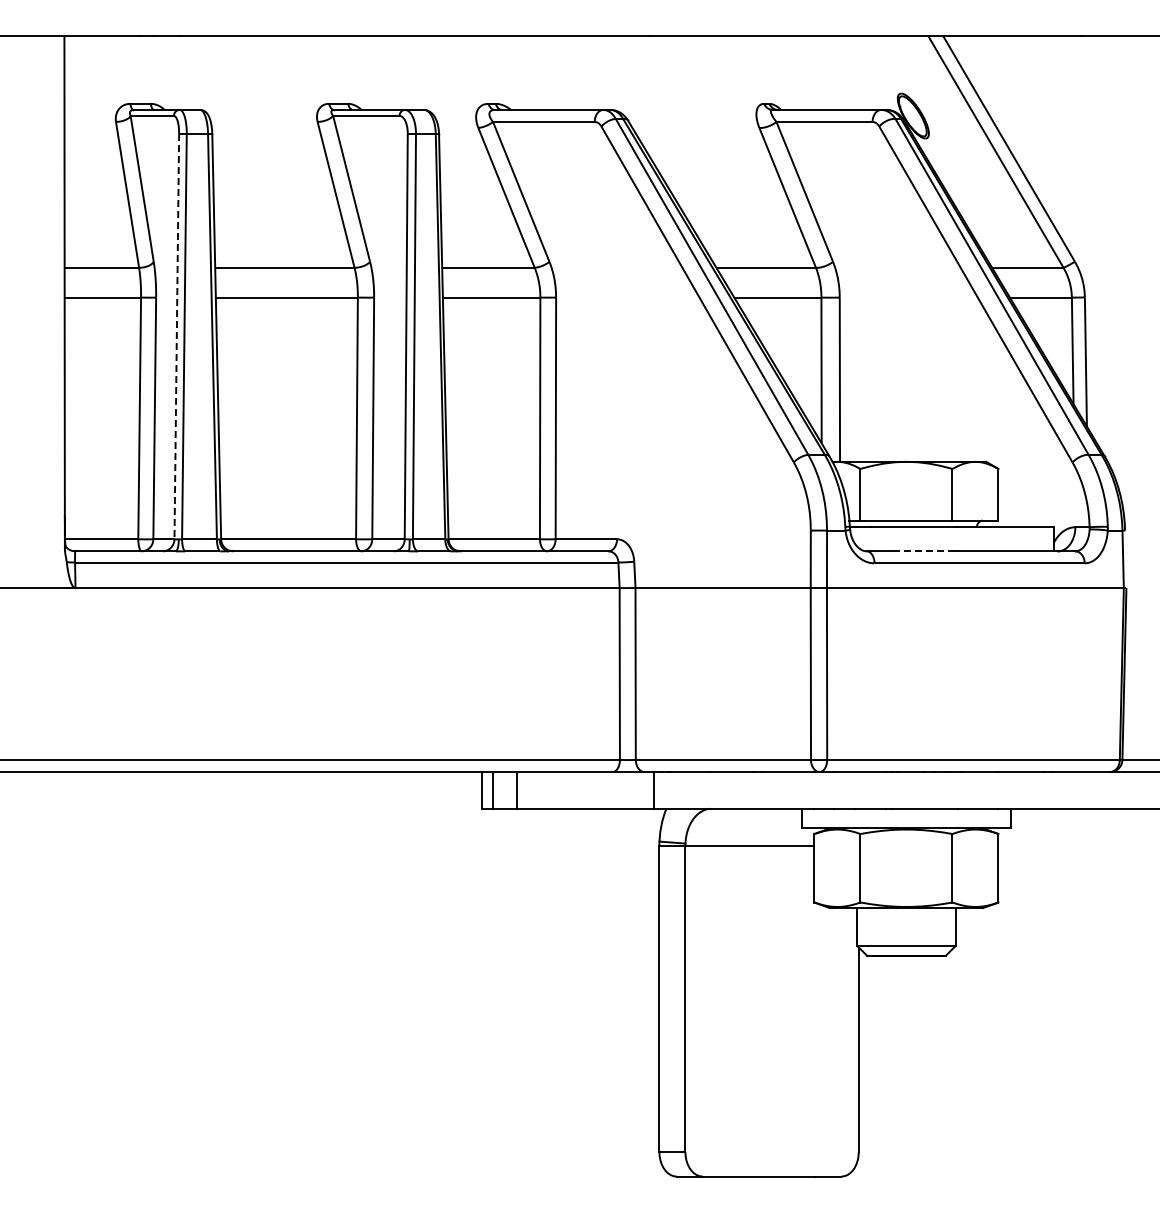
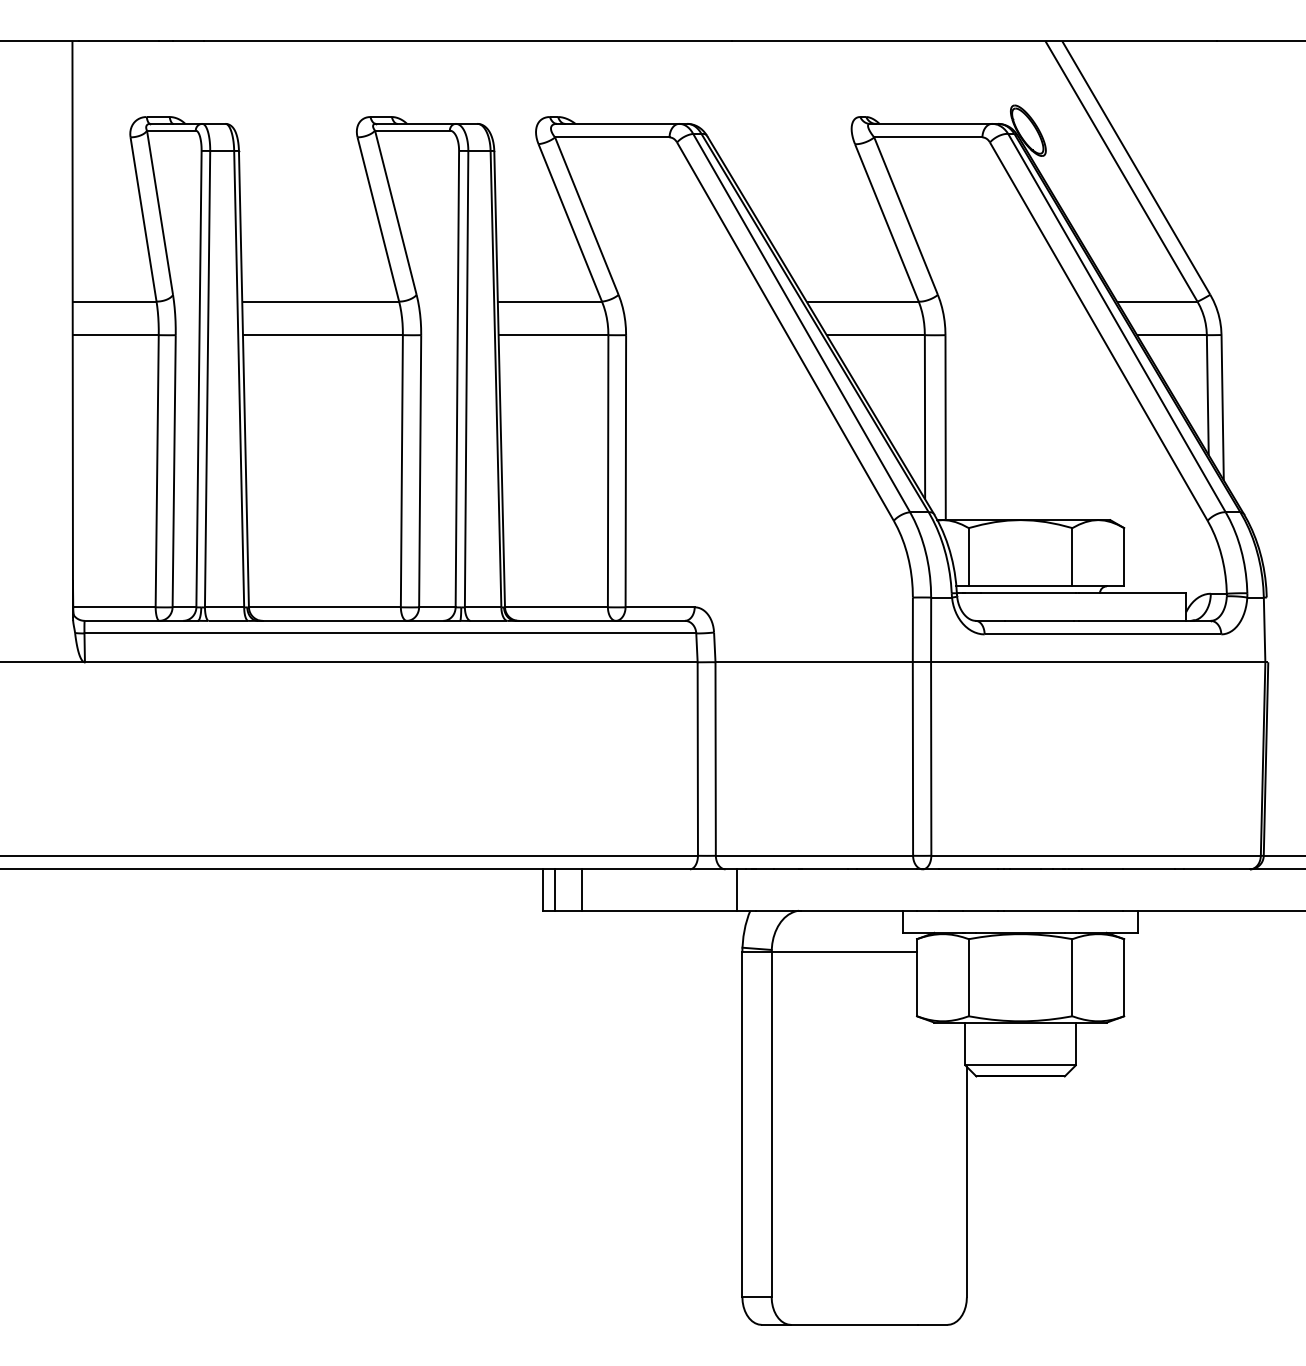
line: (176, 336) -> (198, 378), dashed -> solid
line: (923, 551) -> (1039, 621), dashed -> solid

